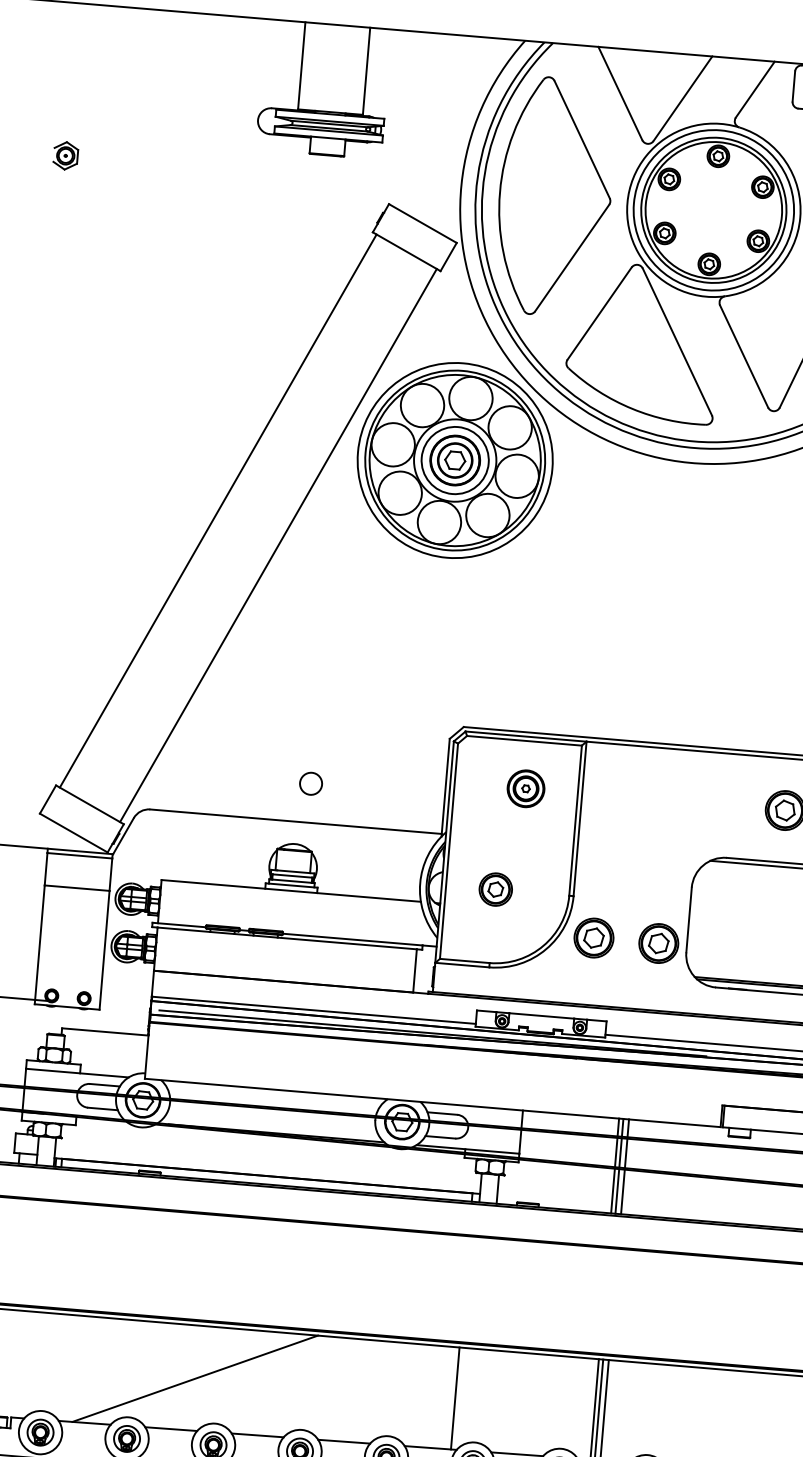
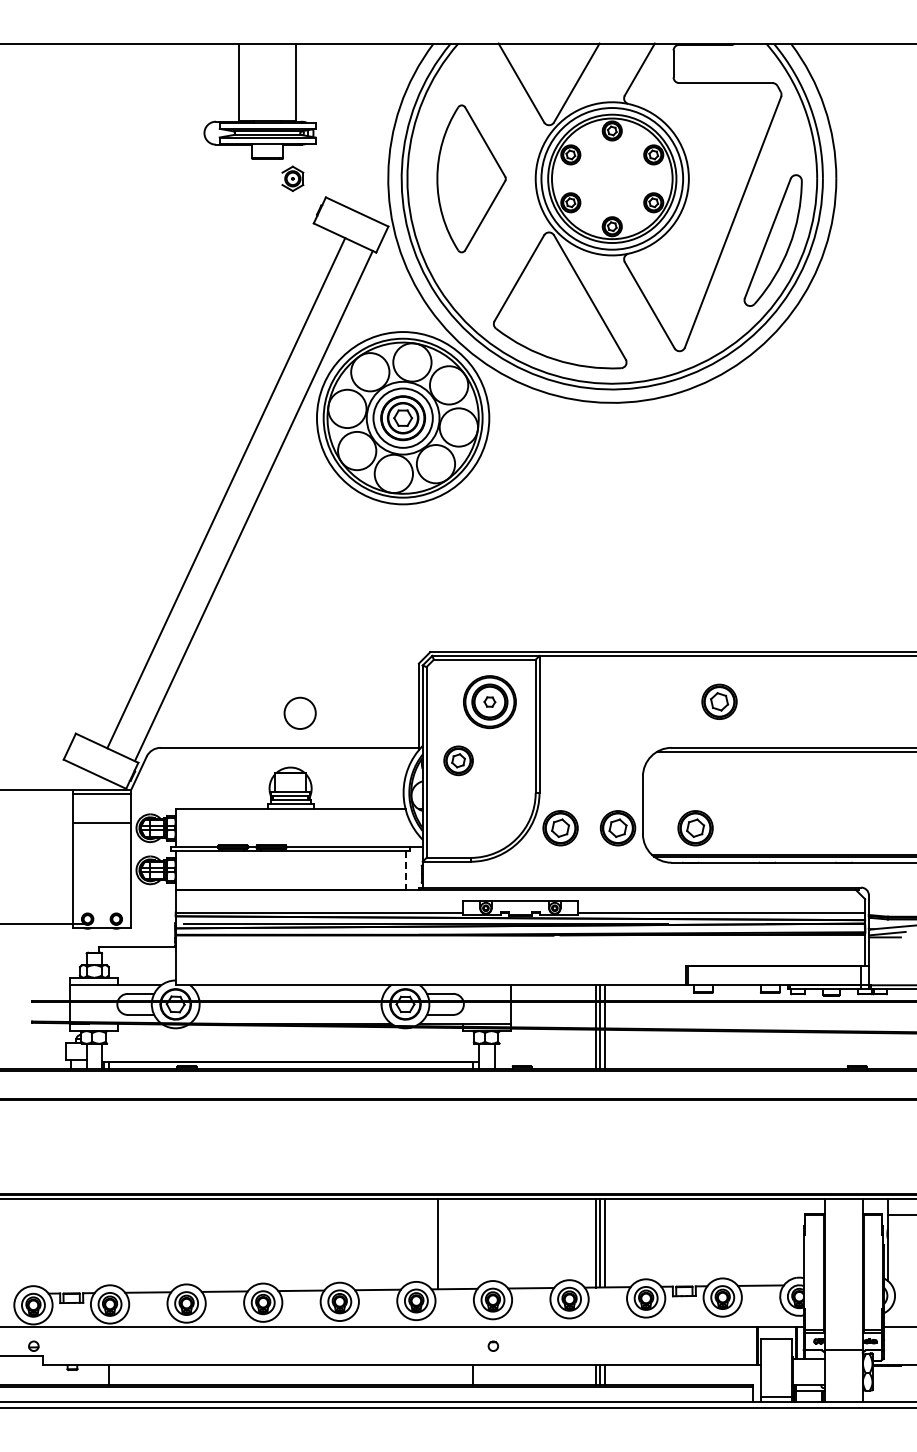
part: (65, 155) -> (292, 178), moved
part: (555, 196) -> (471, 178), size x0.7
line: (218, 511) -> (226, 493), moved
circle: (310, 783) -> (299, 713), size x1.6
part: (525, 788) -> (489, 701), size x1.6
part: (495, 889) -> (458, 760), moved
part: (746, 951) -> (695, 828), added
line: (415, 971) -> (405, 870), solid -> dashed
line: (195, 1378) -> (242, 1245), removed
line: (455, 1398) -> (437, 1243), moved

